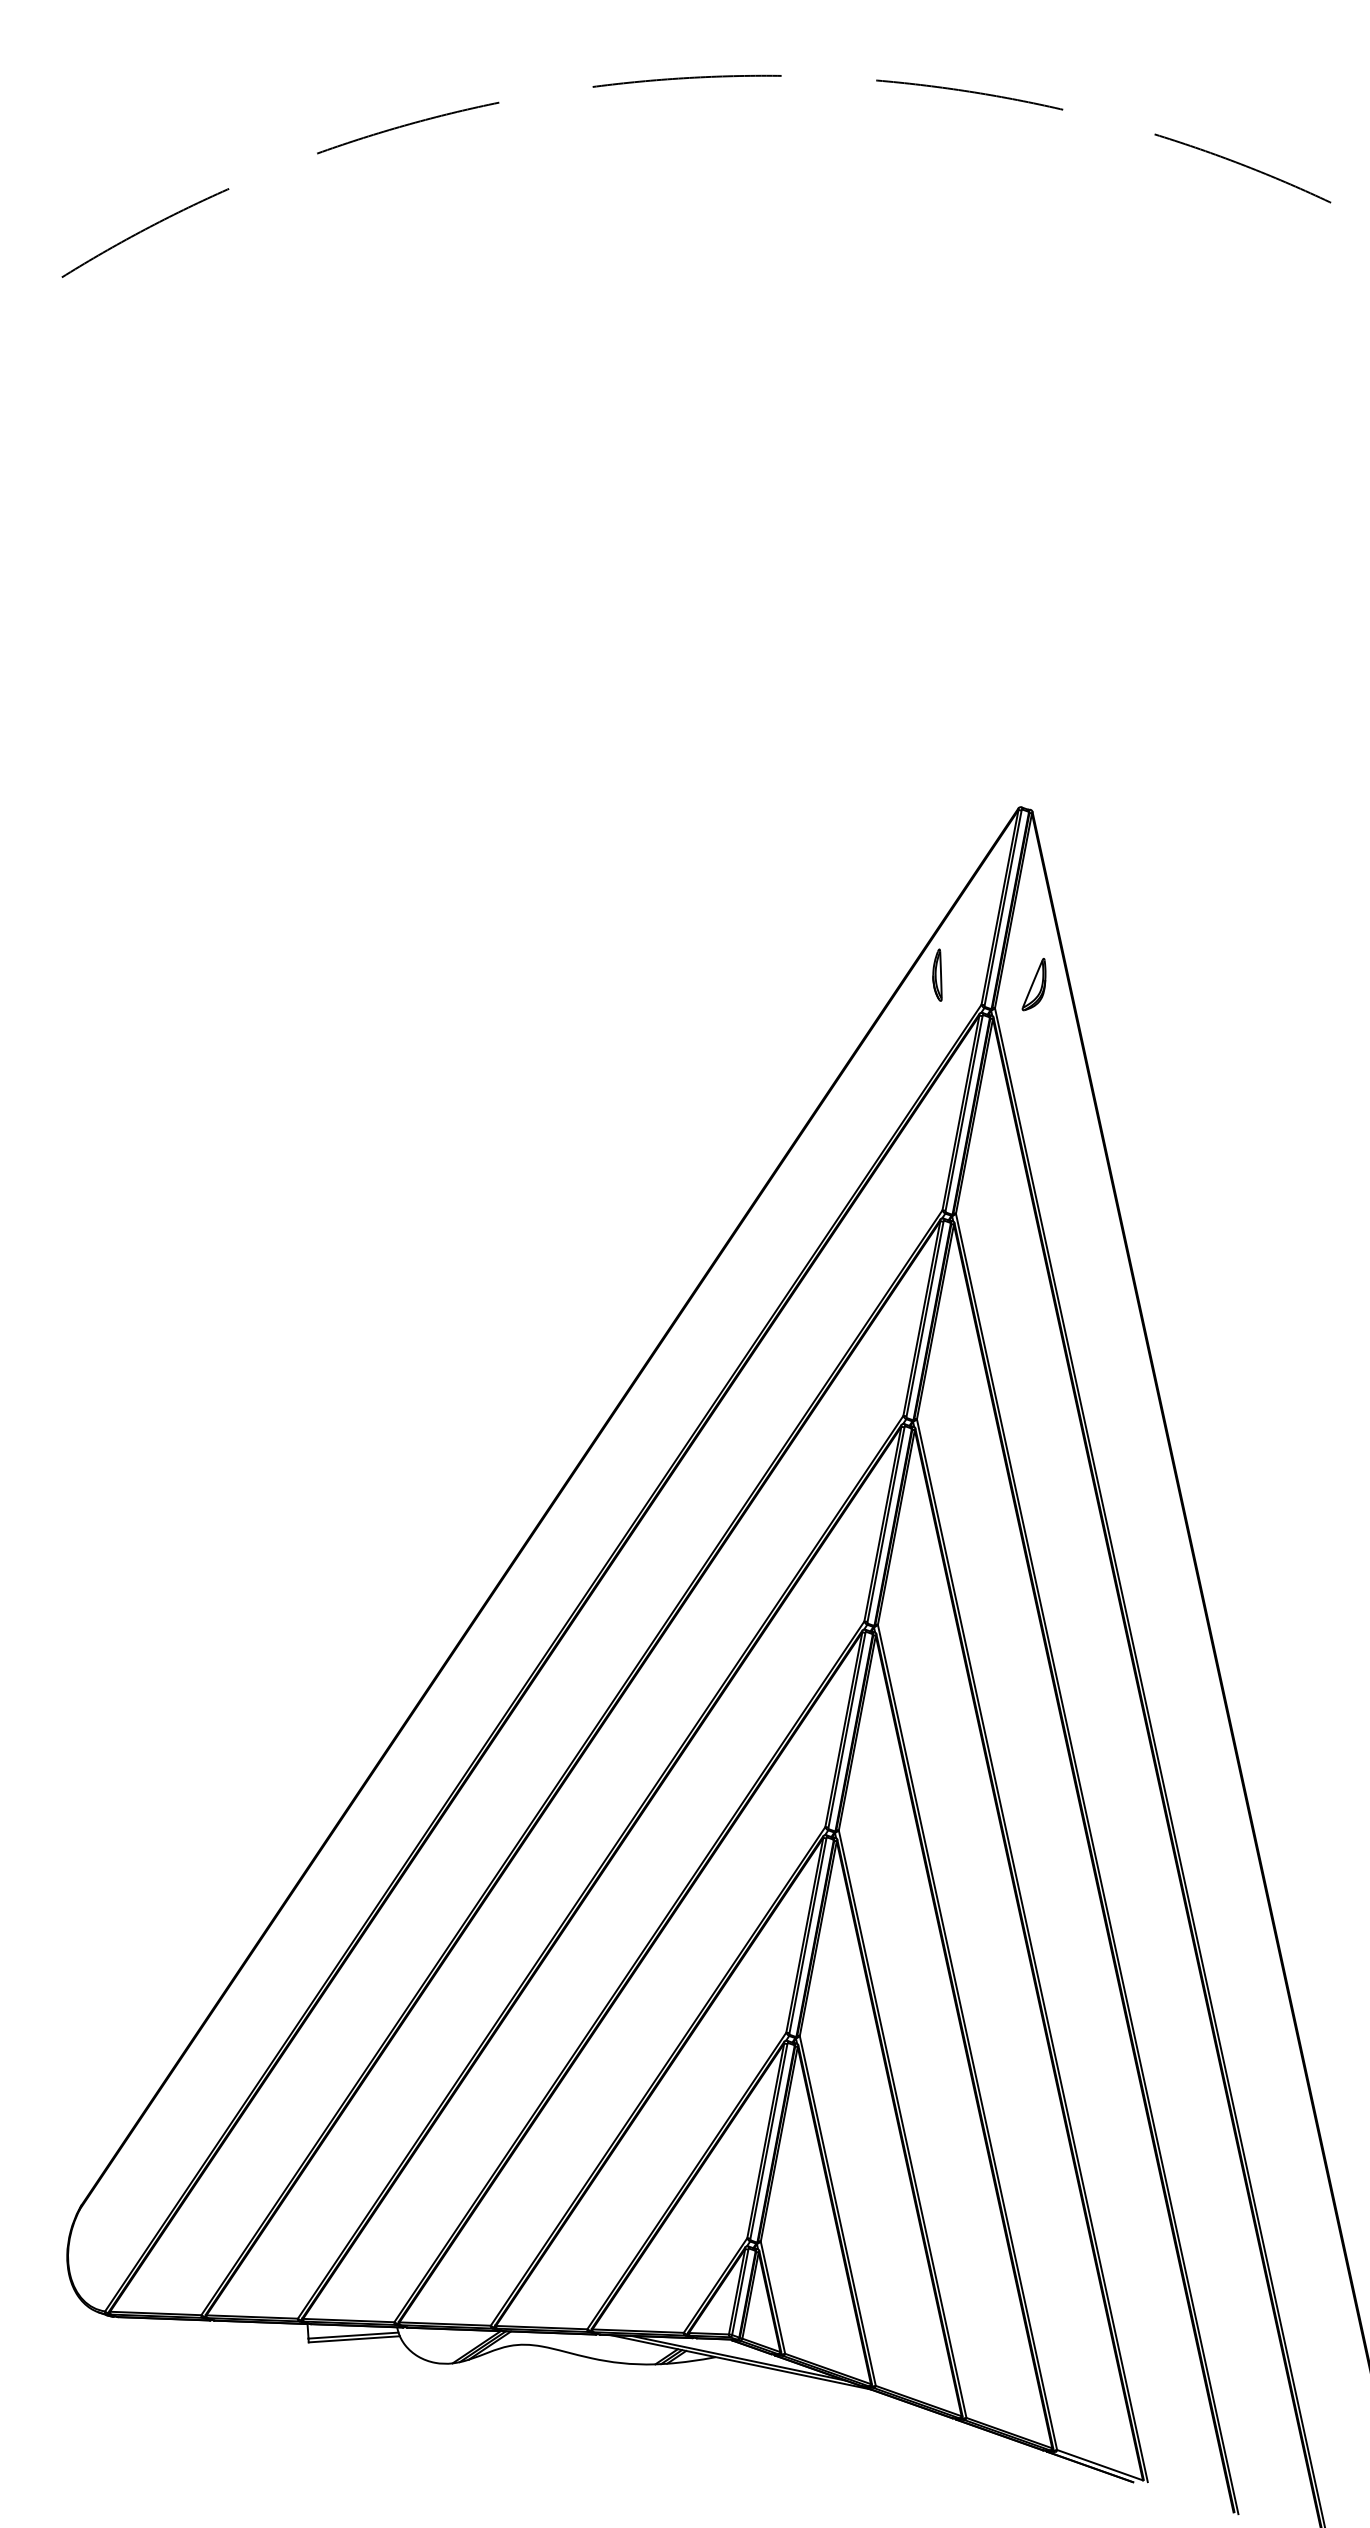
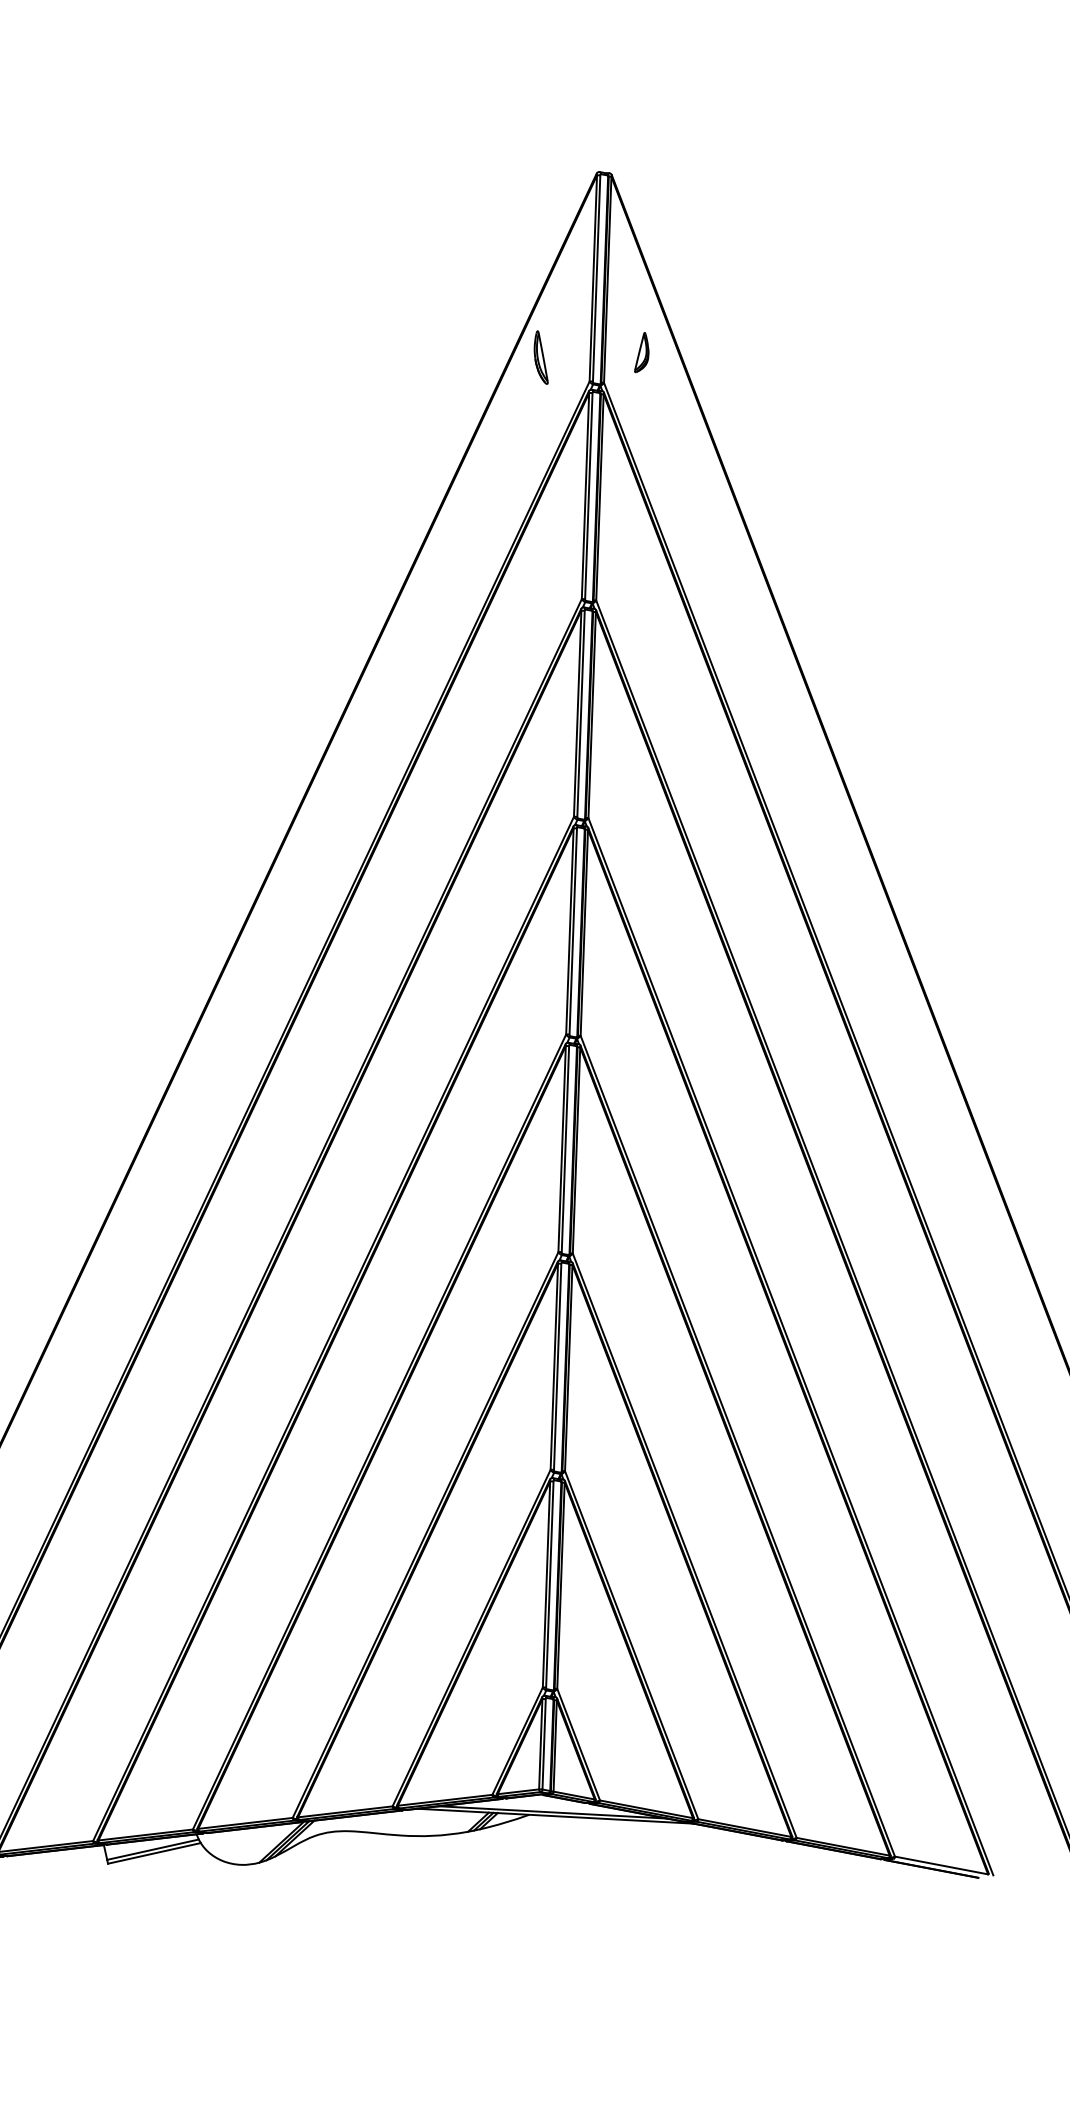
part: (1033, 984) -> (639, 352), size x0.7

